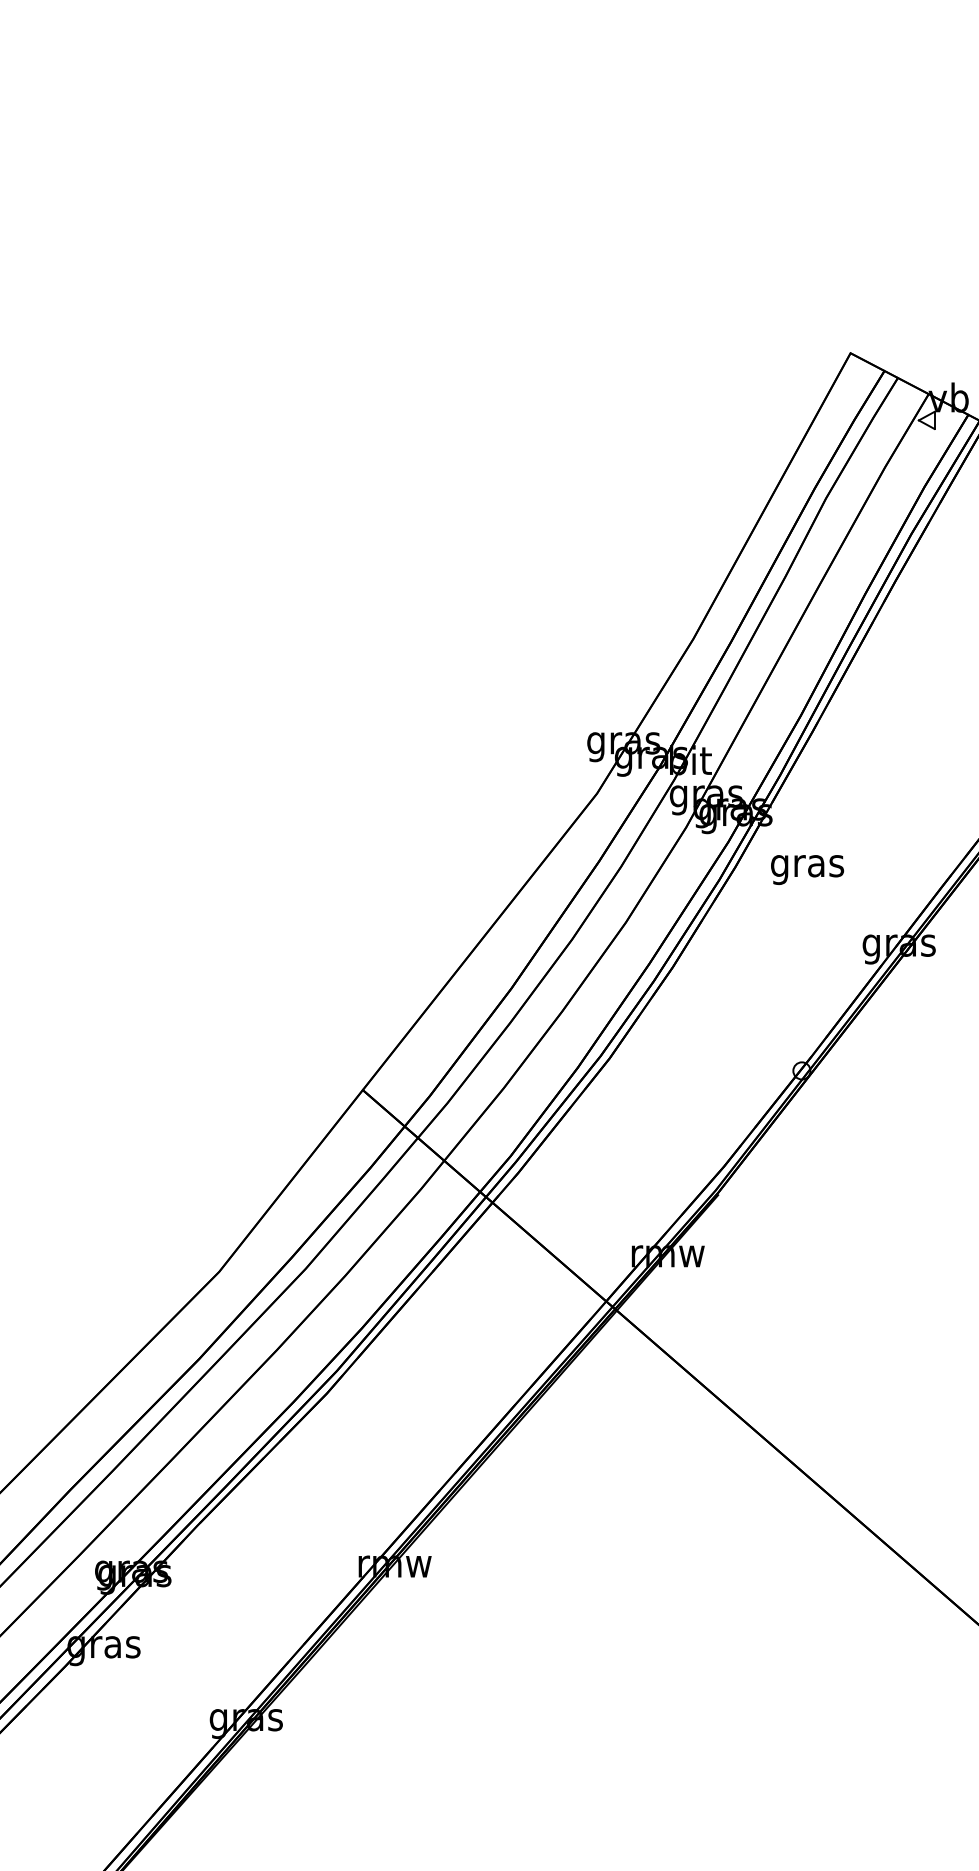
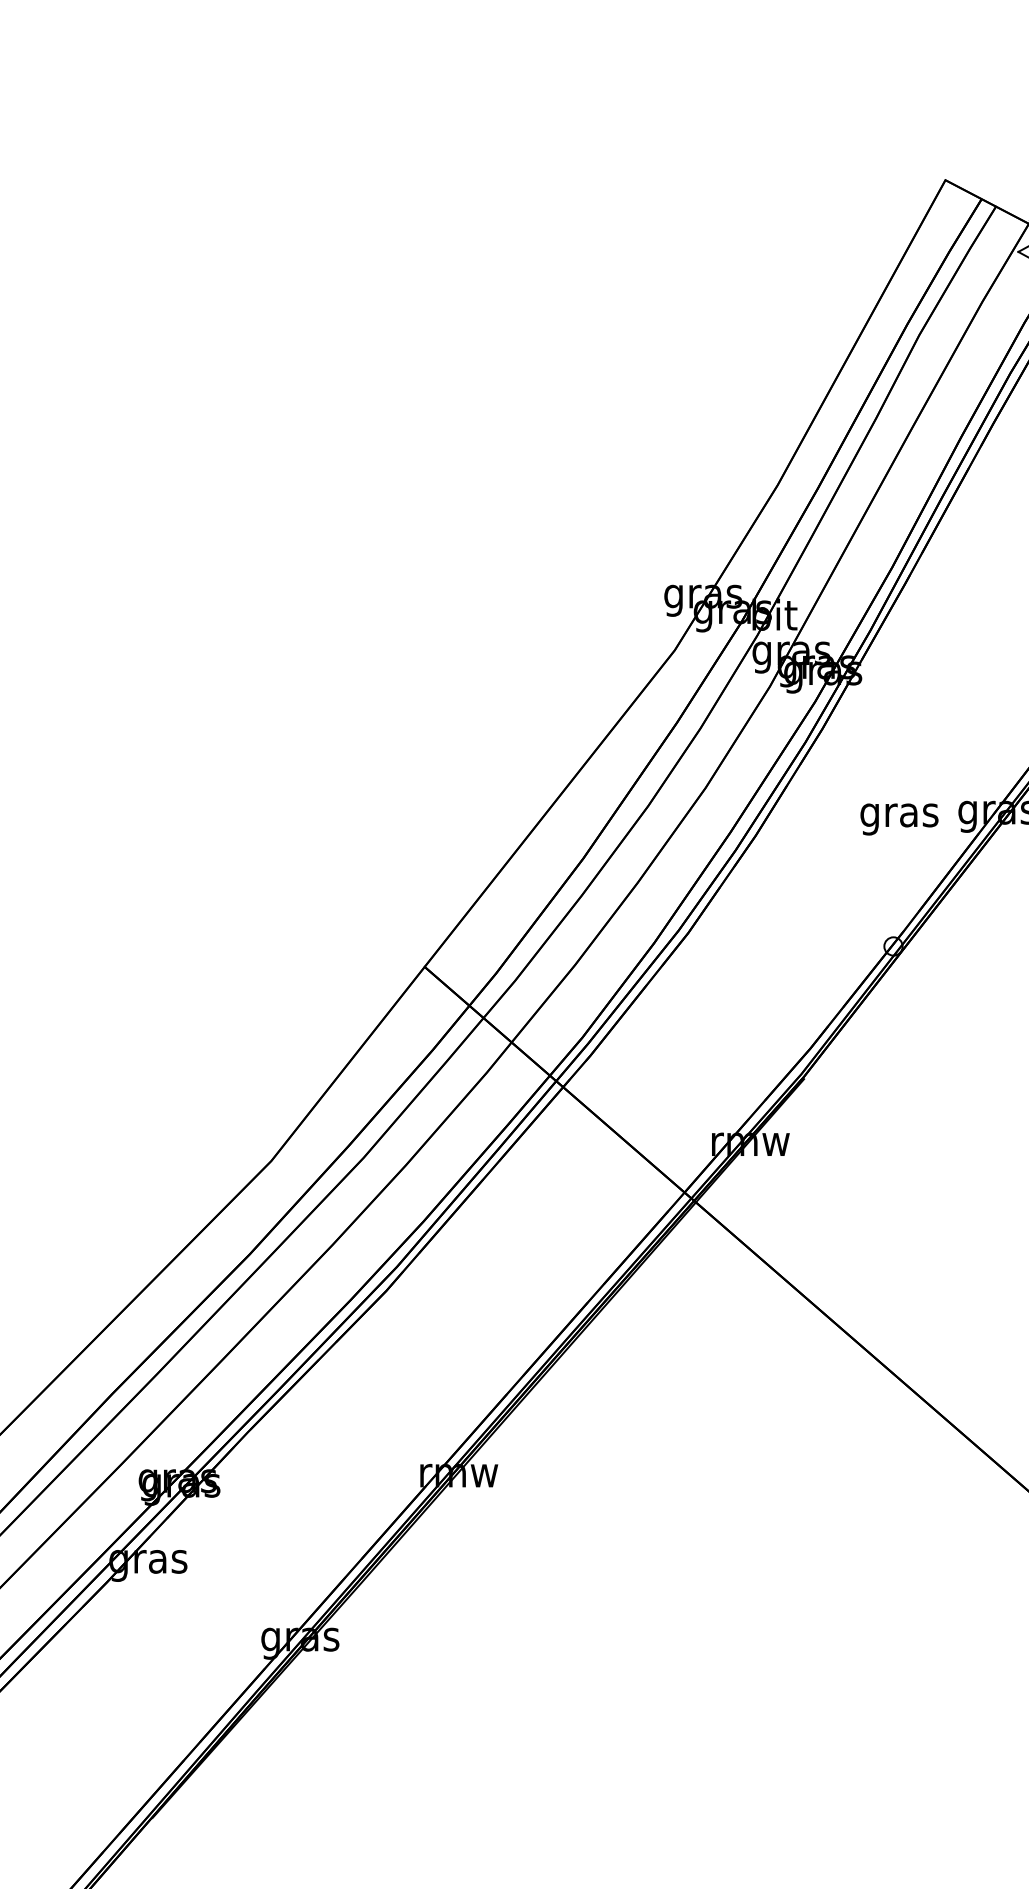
text: (807, 869) -> (899, 818), moved

